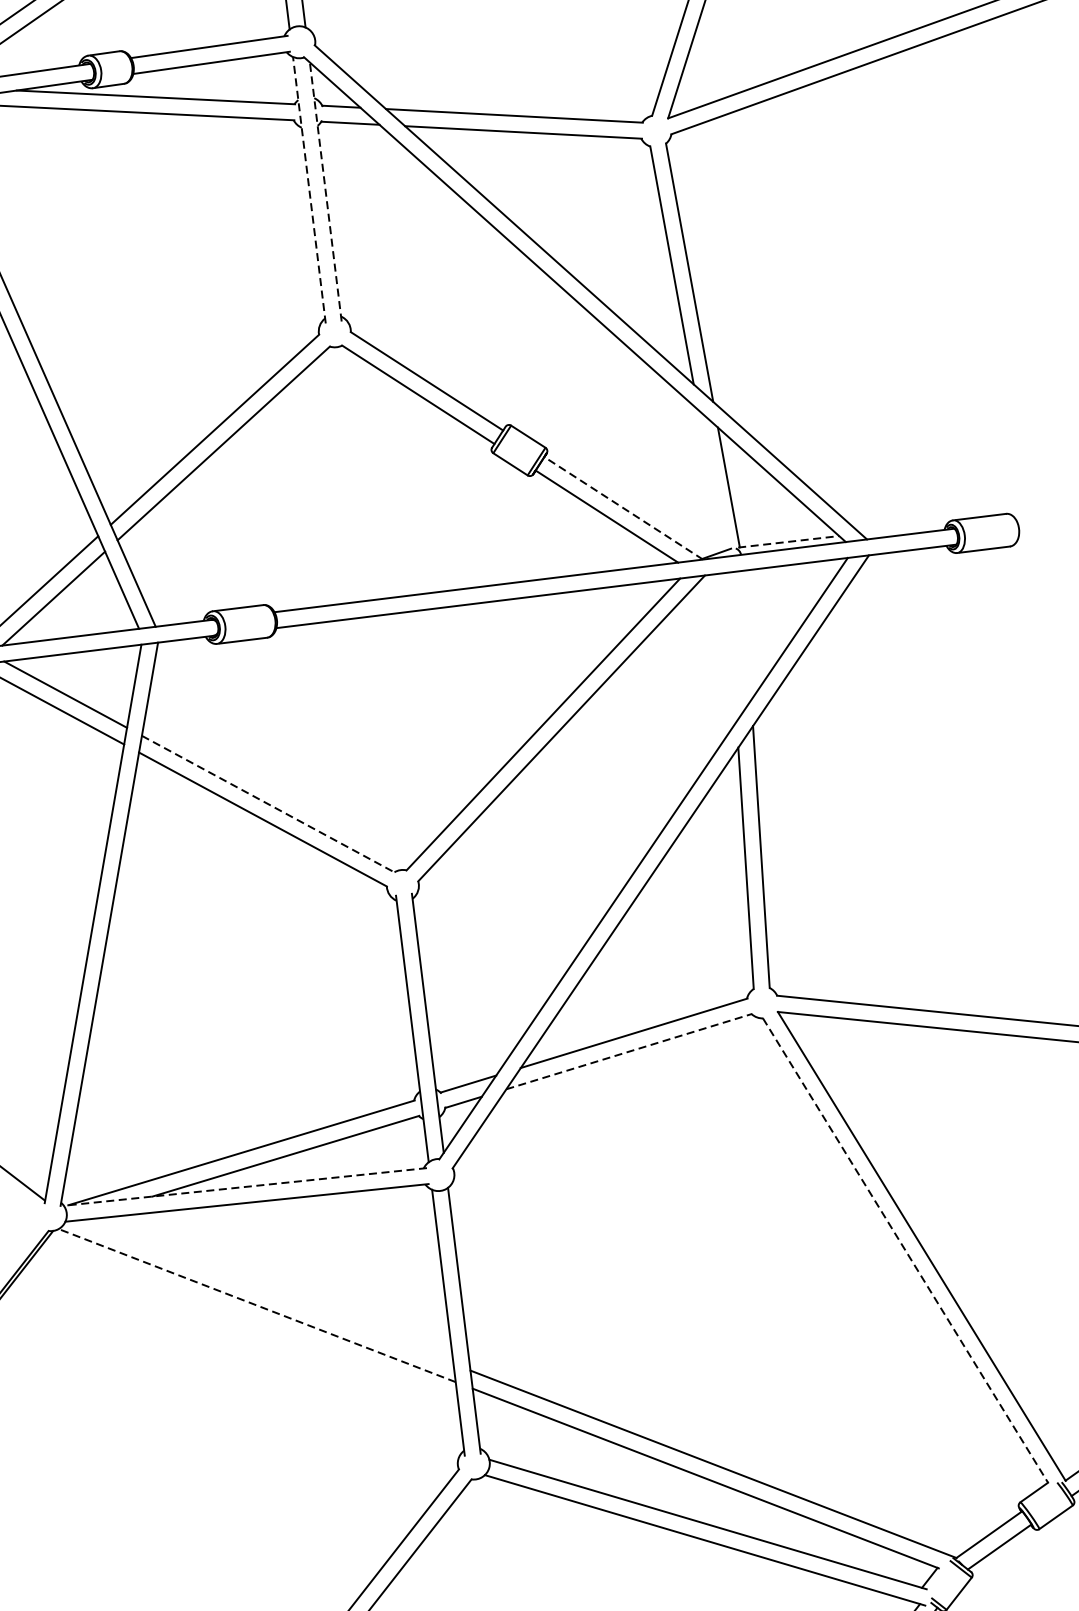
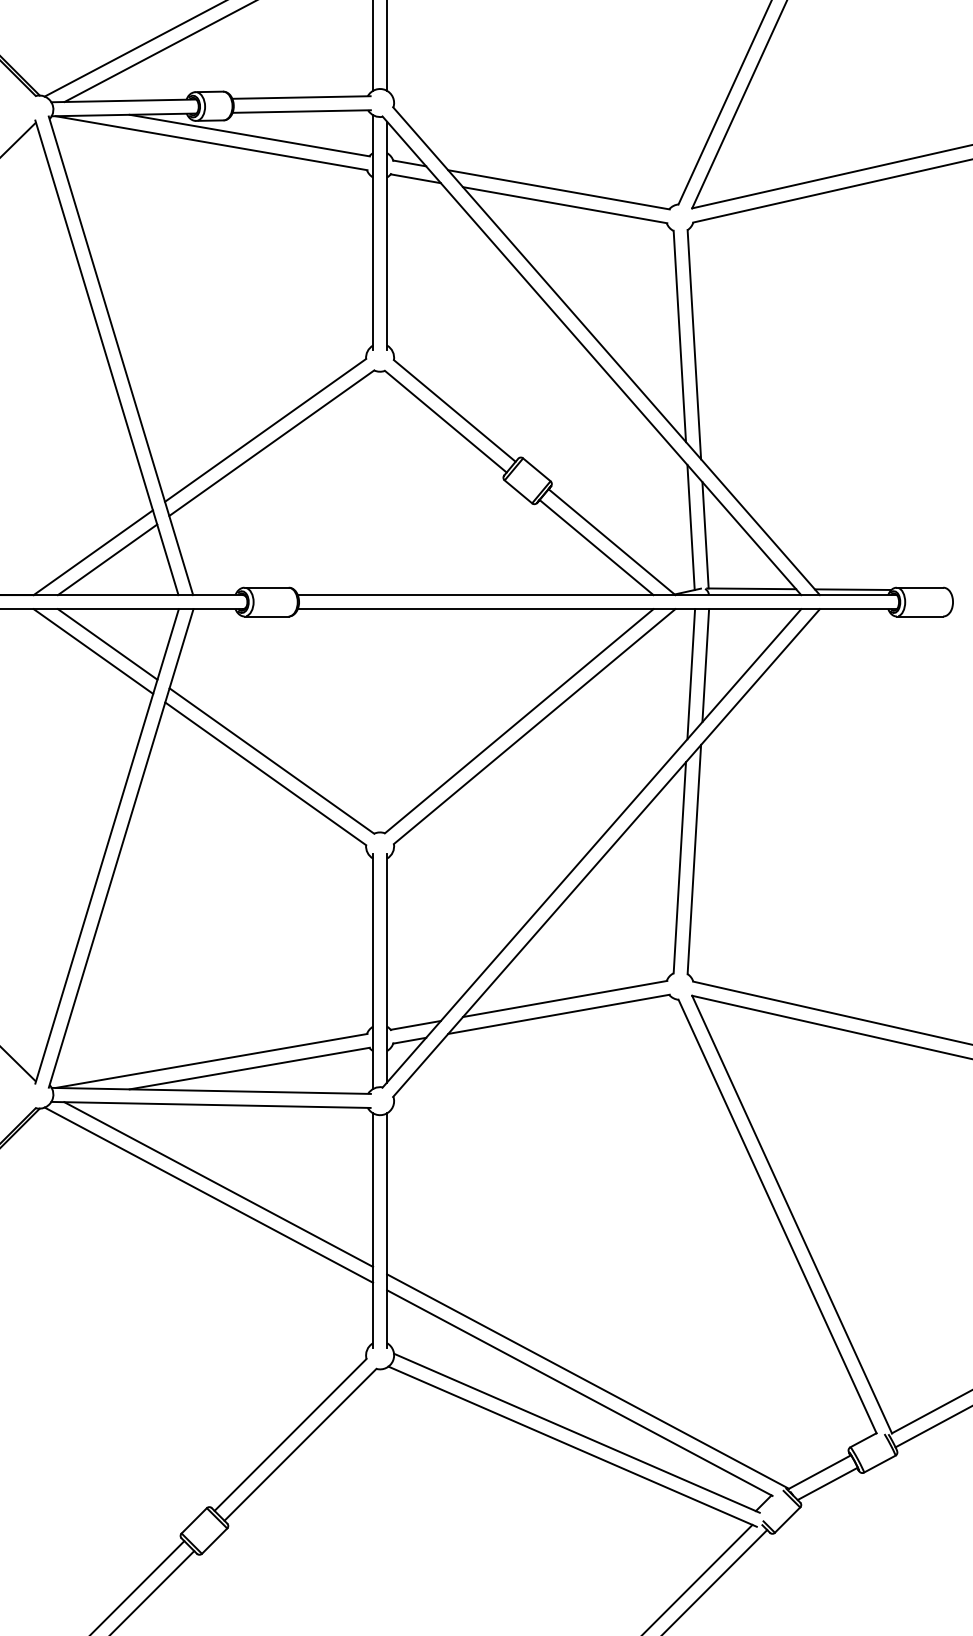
line: (309, 190) -> (373, 232), dashed -> solid
line: (326, 191) -> (387, 235), dashed -> solid
line: (710, 480) -> (690, 527), added
line: (624, 508) -> (612, 542), dashed -> solid
line: (903, 528) -> (852, 589), added
line: (789, 541) -> (752, 588), dashed -> solid
line: (746, 635) -> (705, 665), added
line: (732, 647) -> (691, 674), added
line: (267, 804) -> (271, 761), dashed -> solid
line: (629, 1051) -> (559, 1014), dashed -> solid
line: (245, 1186) -> (211, 1090), dashed -> solid
line: (905, 1251) -> (777, 1217), dashed -> solid
line: (266, 1292) -> (218, 1184), added
line: (256, 1304) -> (208, 1194), dashed -> solid

